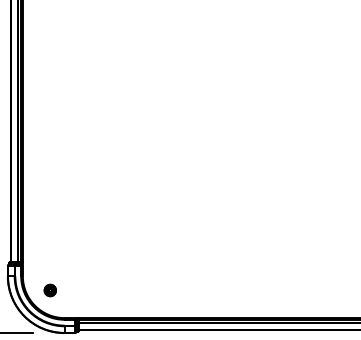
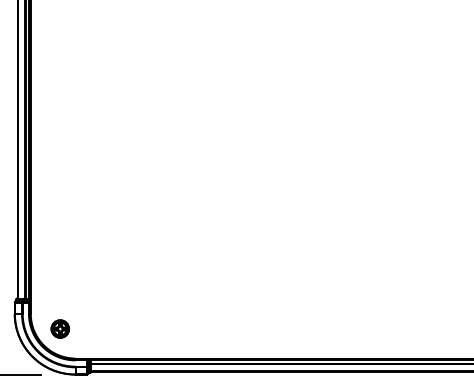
part: (49, 290) -> (59, 328), size x1.43

